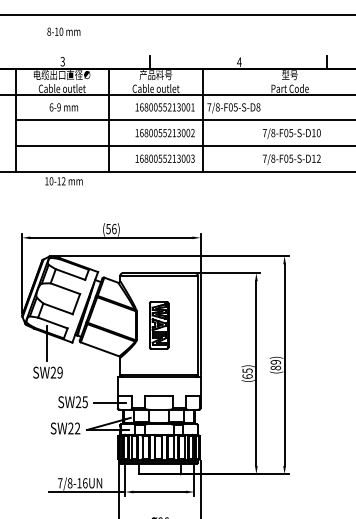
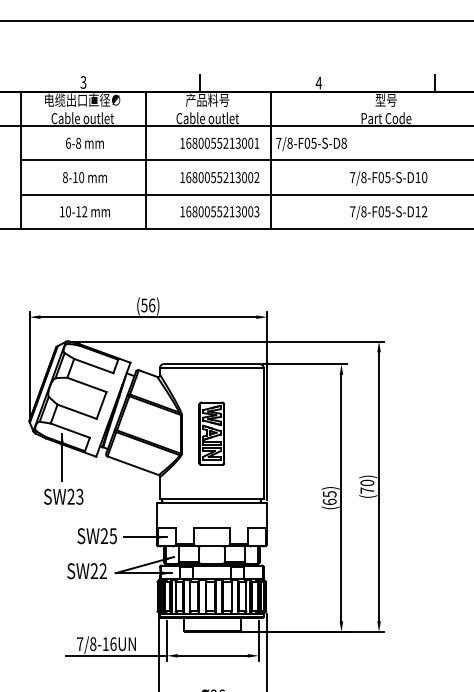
text: (63, 31) -> (84, 177), moved
text: (59, 107) -> (78, 143), 6-9 -> 6-8
text: (63, 181) -> (84, 211), moved
text: (275, 364) -> (367, 486), (89) -> (70)
text: (59, 372) -> (79, 496), SW29 -> SW23

